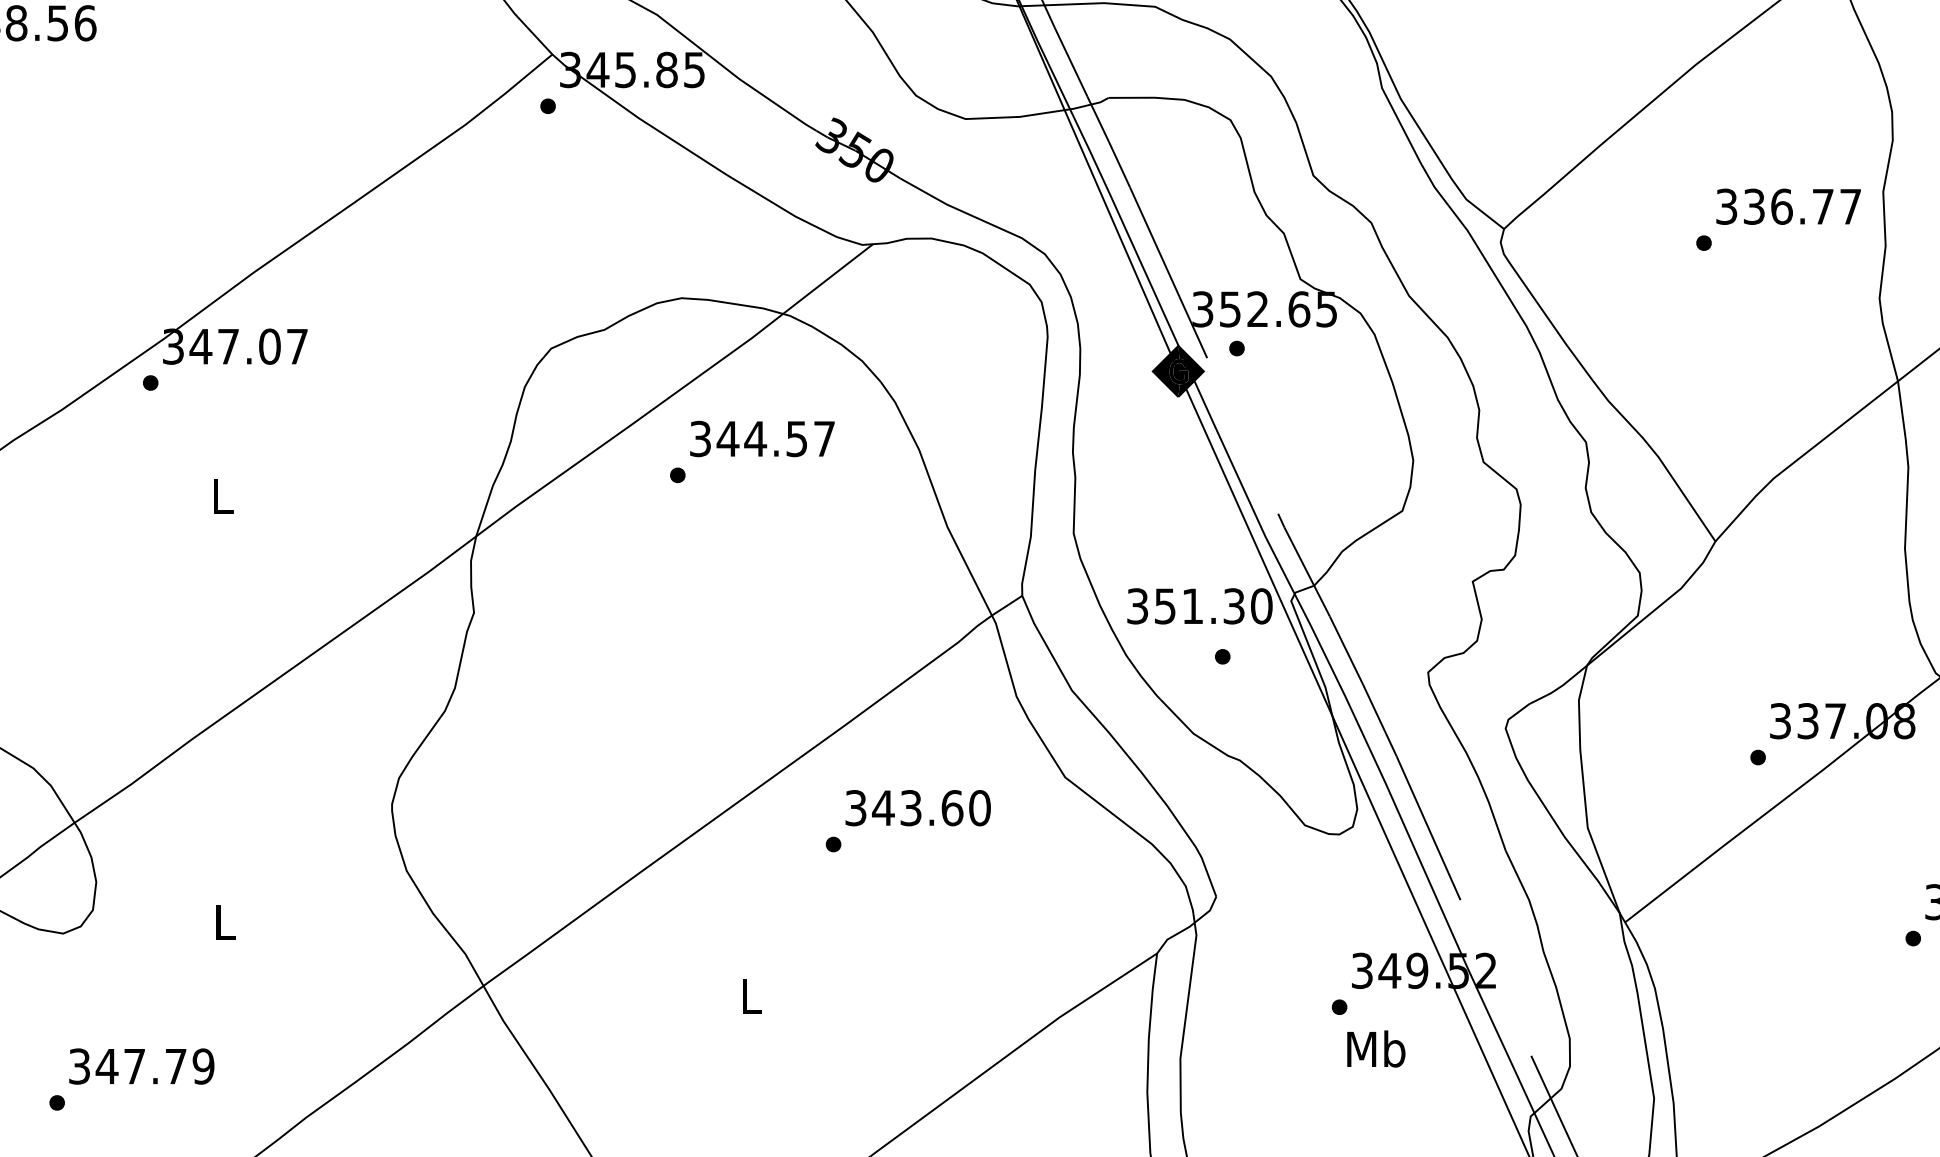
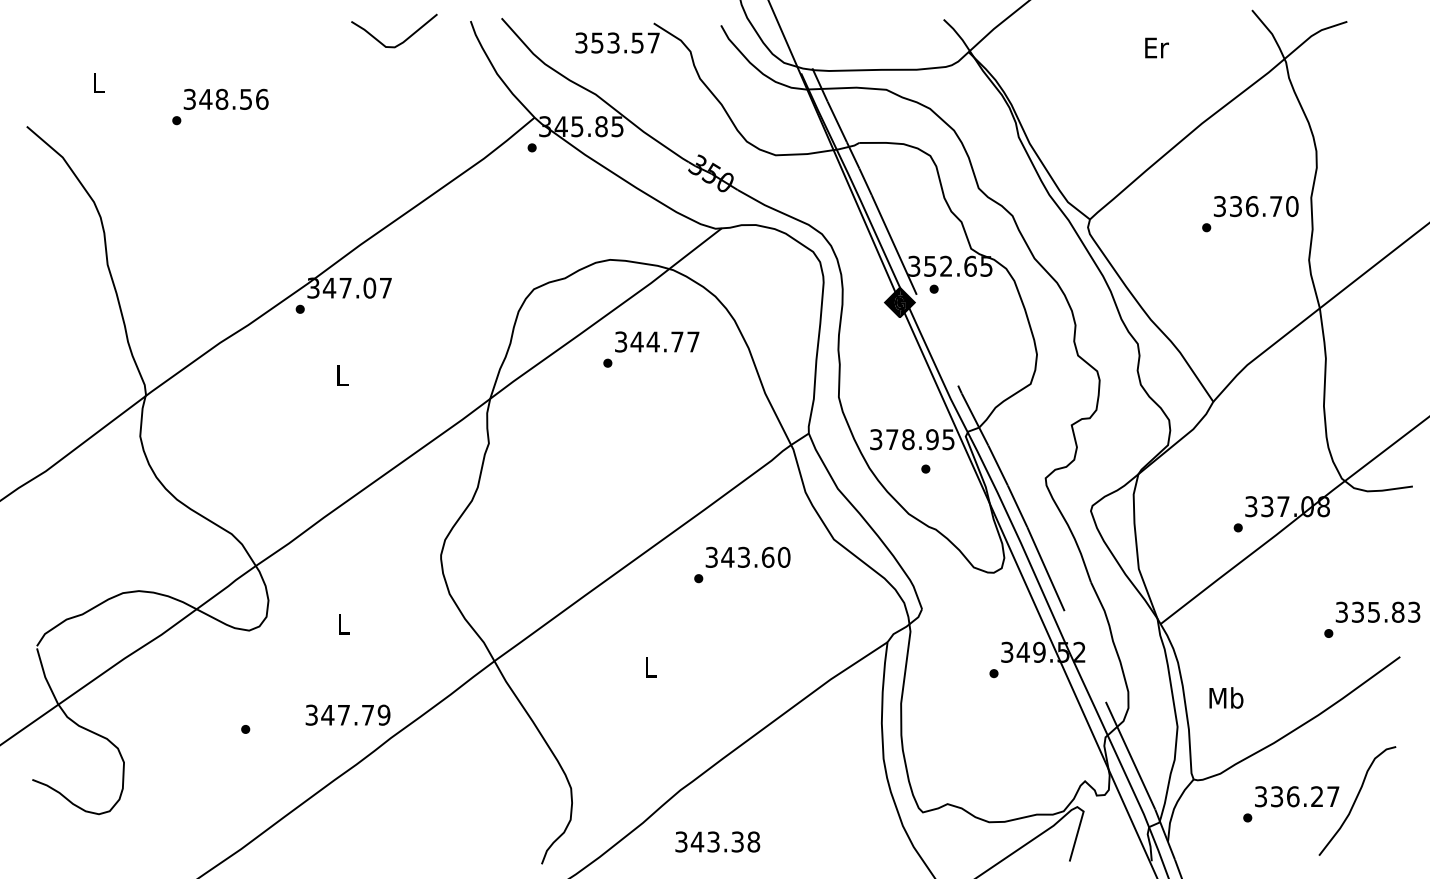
text: (1851, 206) -> (1292, 206), 336.77 -> 336.70
text: (797, 438) -> (677, 341), 344.57 -> 344.77
text: (1213, 606) -> (920, 439), 351.30 -> 378.95
text: (1376, 1048) -> (1226, 697), moved
text: (140, 1065) -> (347, 714), moved

